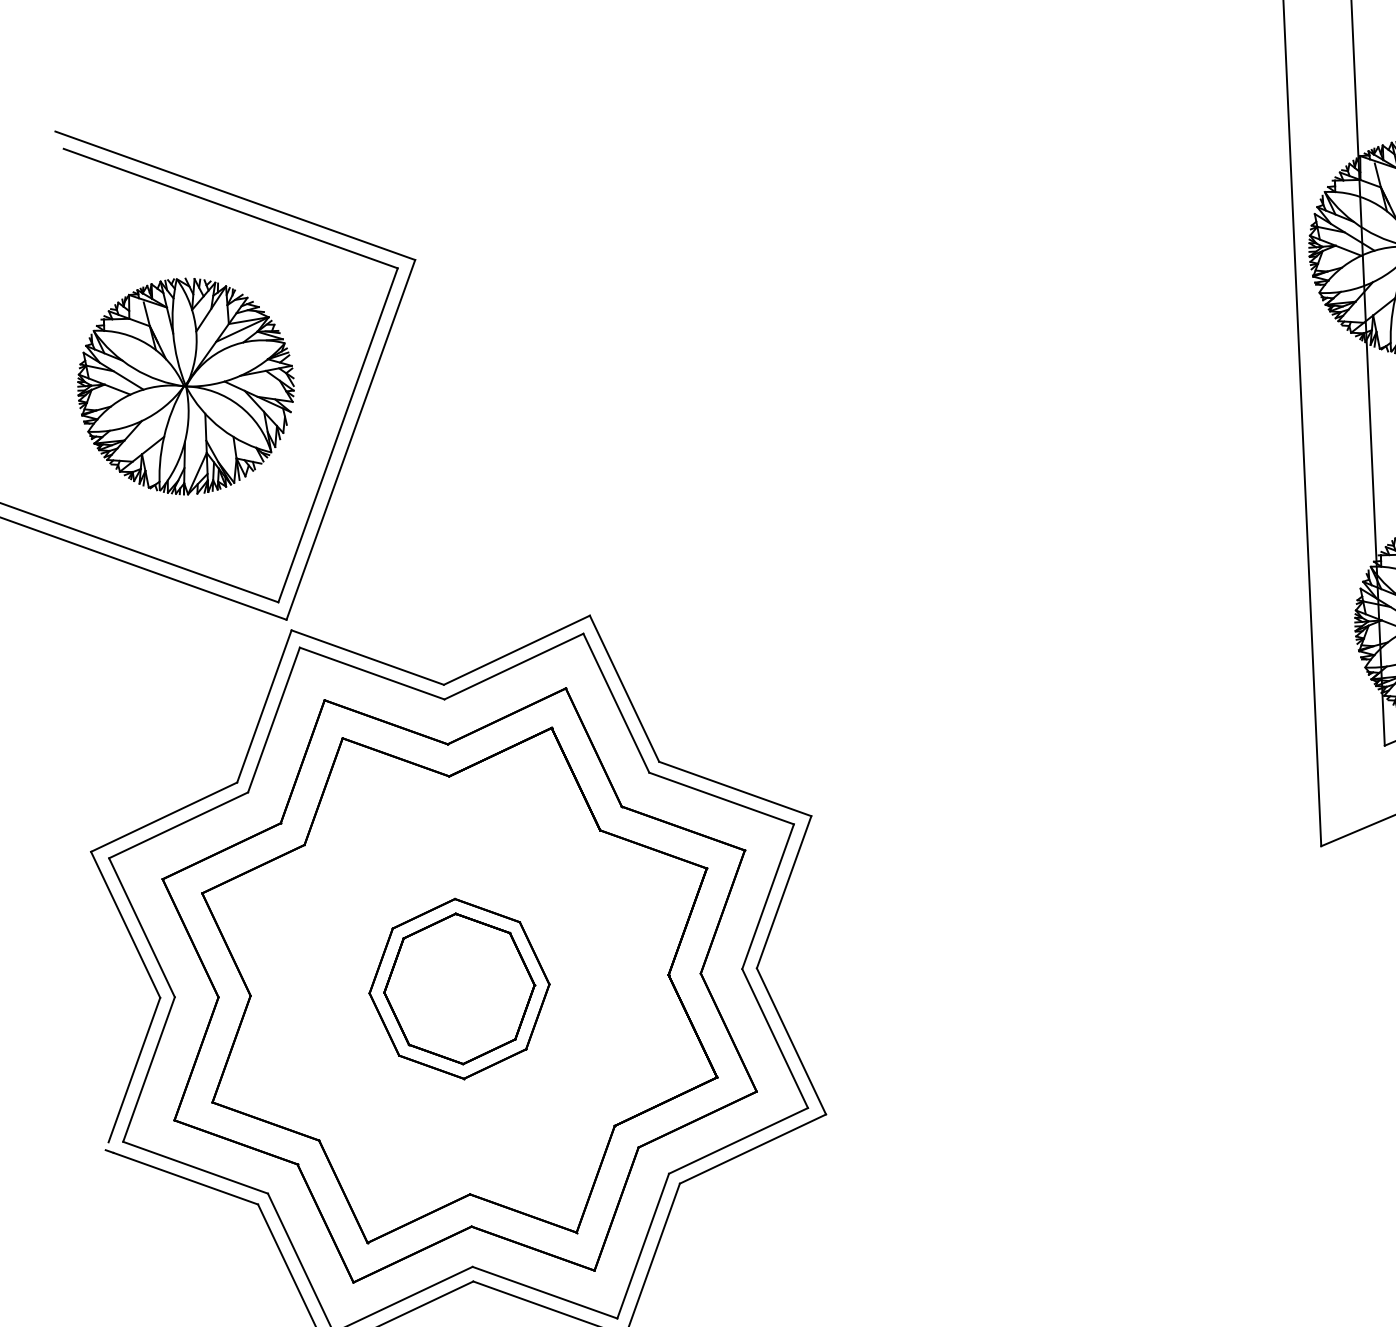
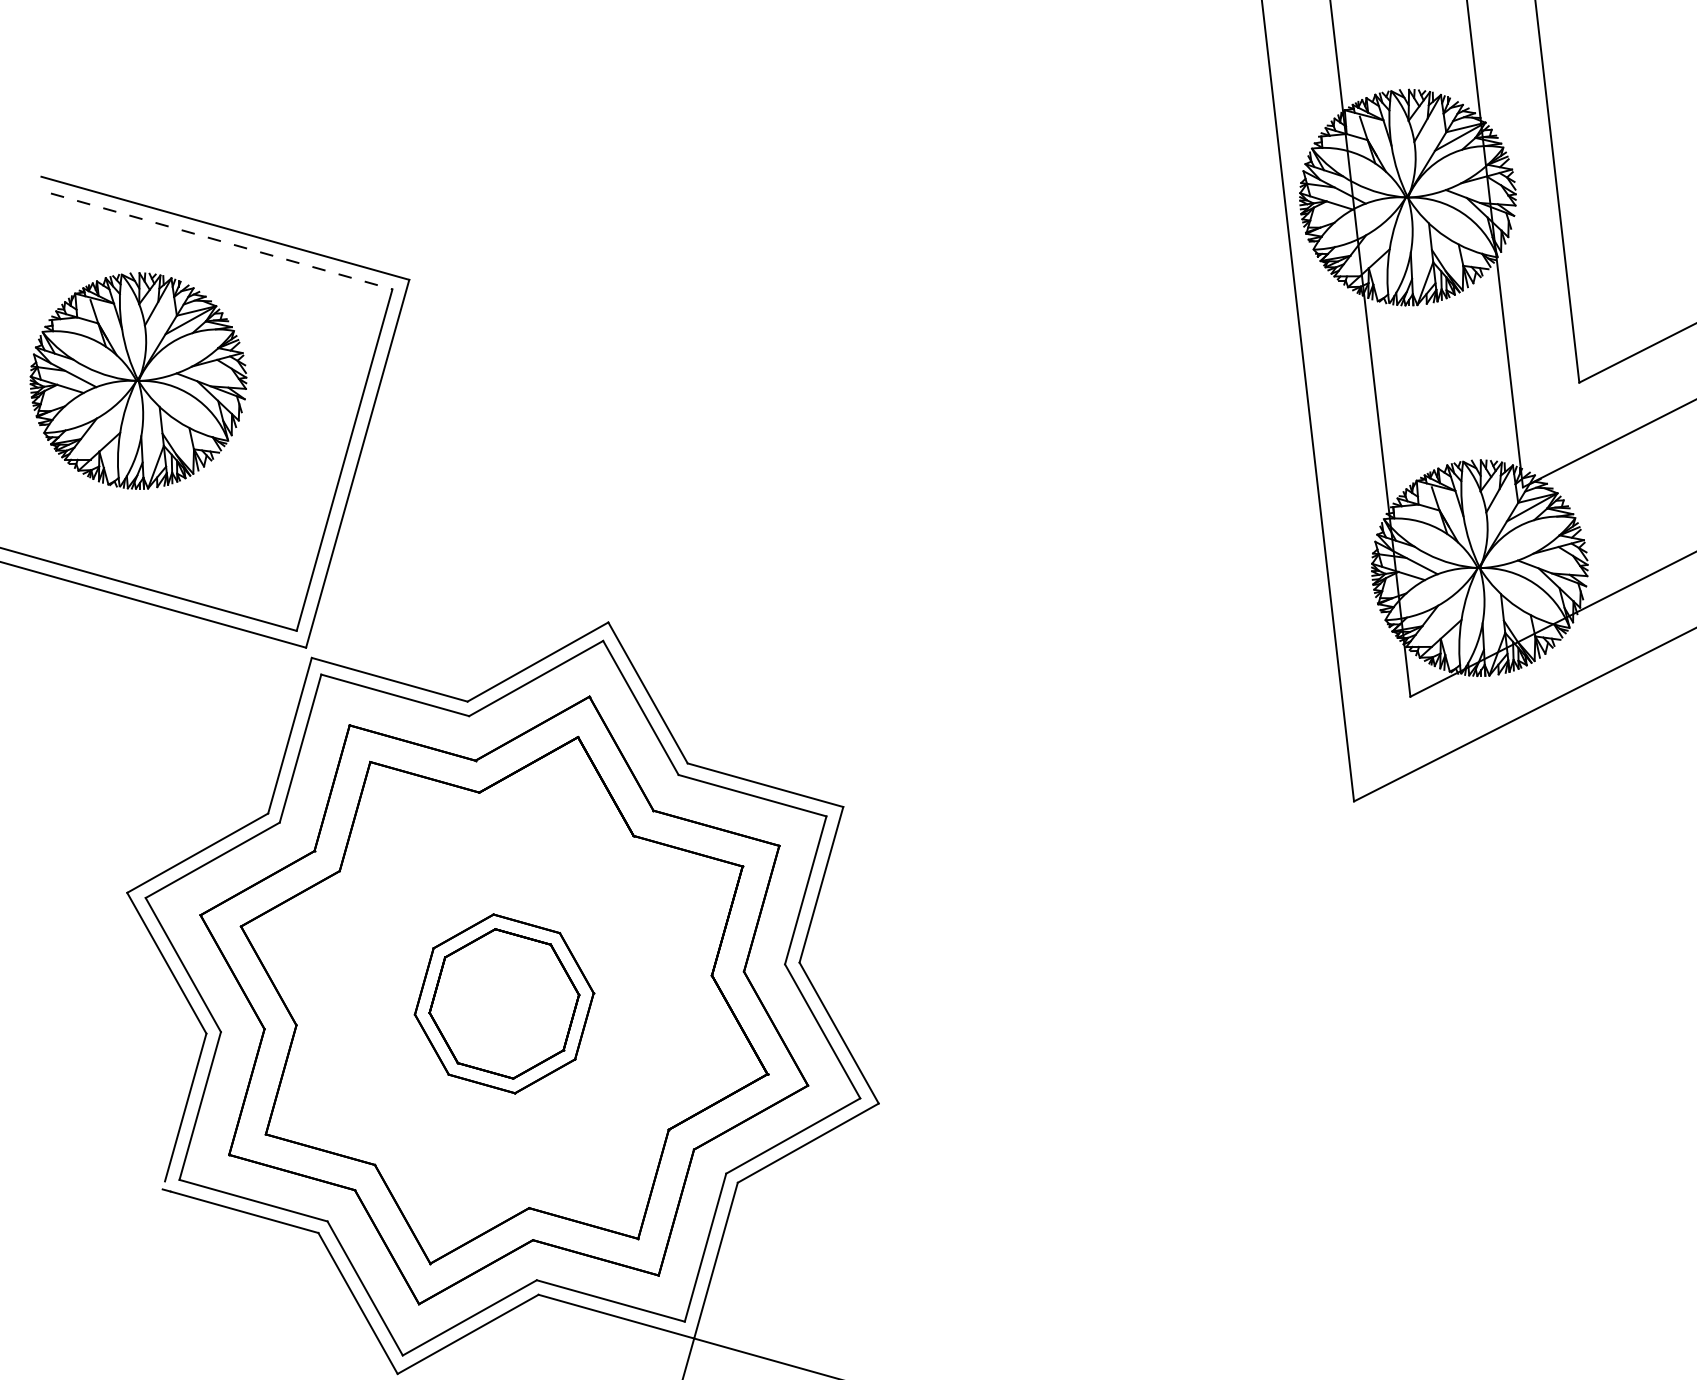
line: (231, 208) -> (222, 241), solid -> dashed
part: (186, 385) -> (138, 380), moved

